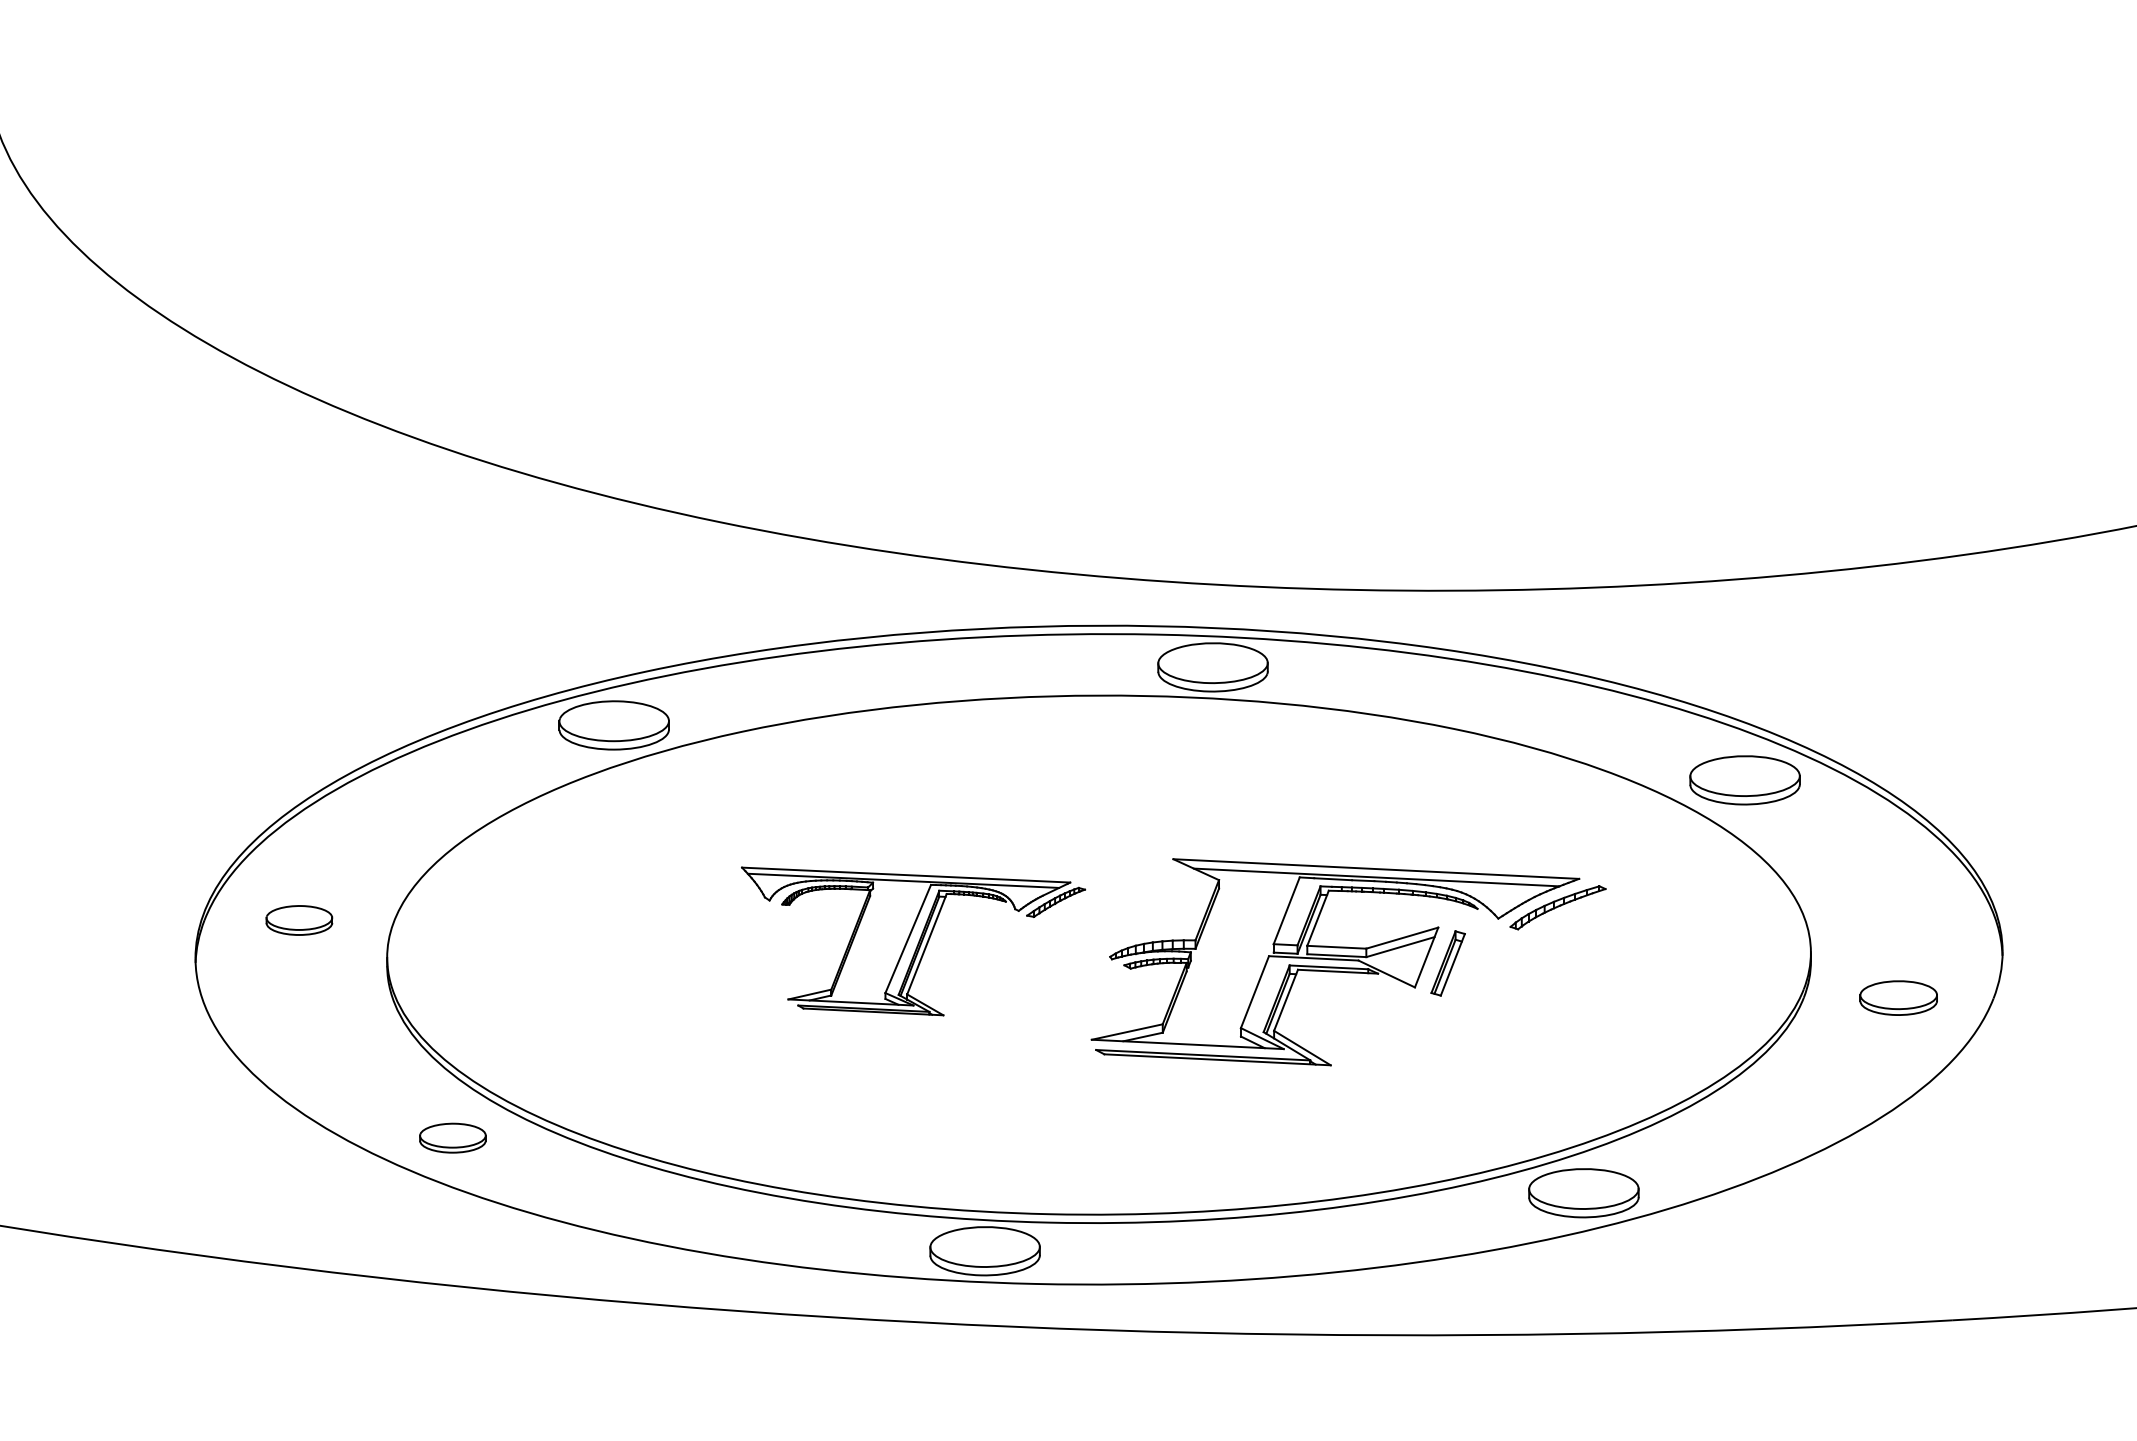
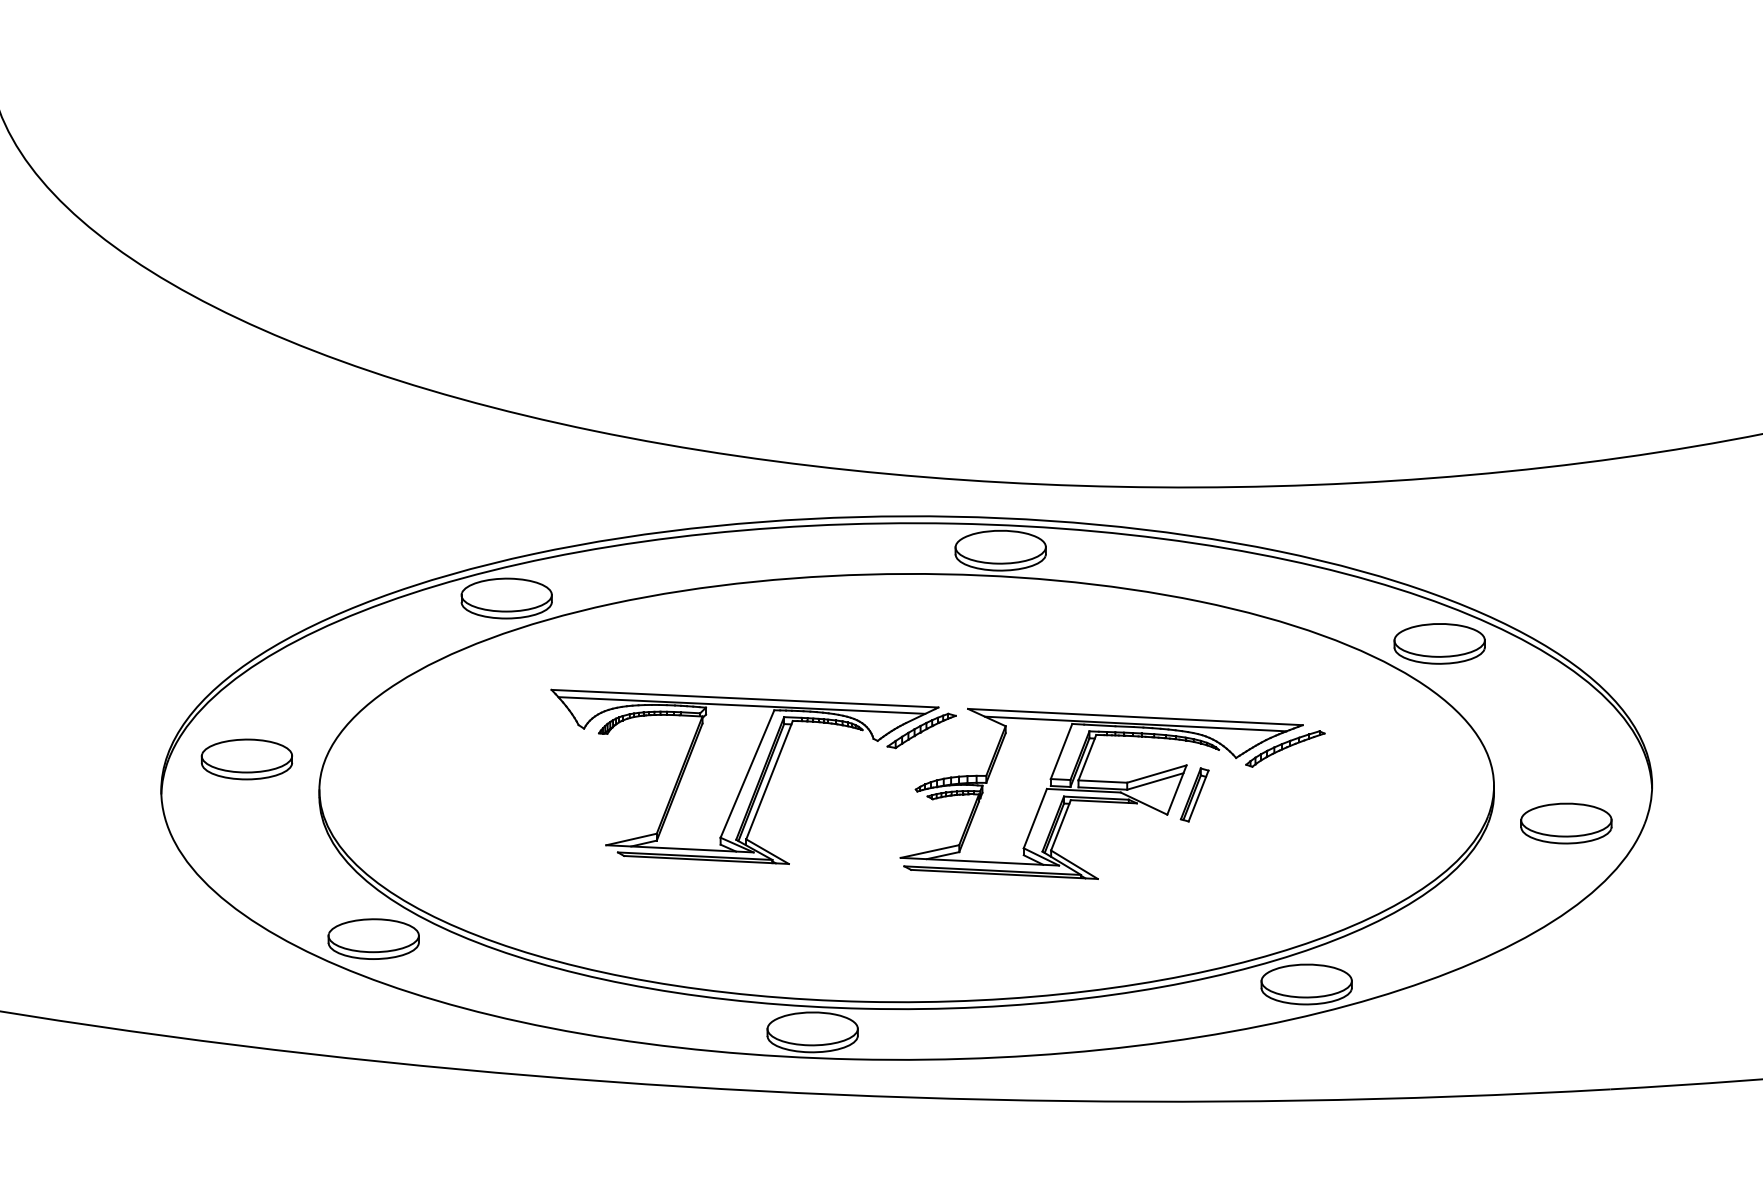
part: (298, 920) -> (246, 759), size x1.67
part: (913, 941) -> (753, 776), size x1.43
part: (1898, 998) -> (1566, 823), size x1.43
part: (452, 1137) -> (373, 938), size x1.67

